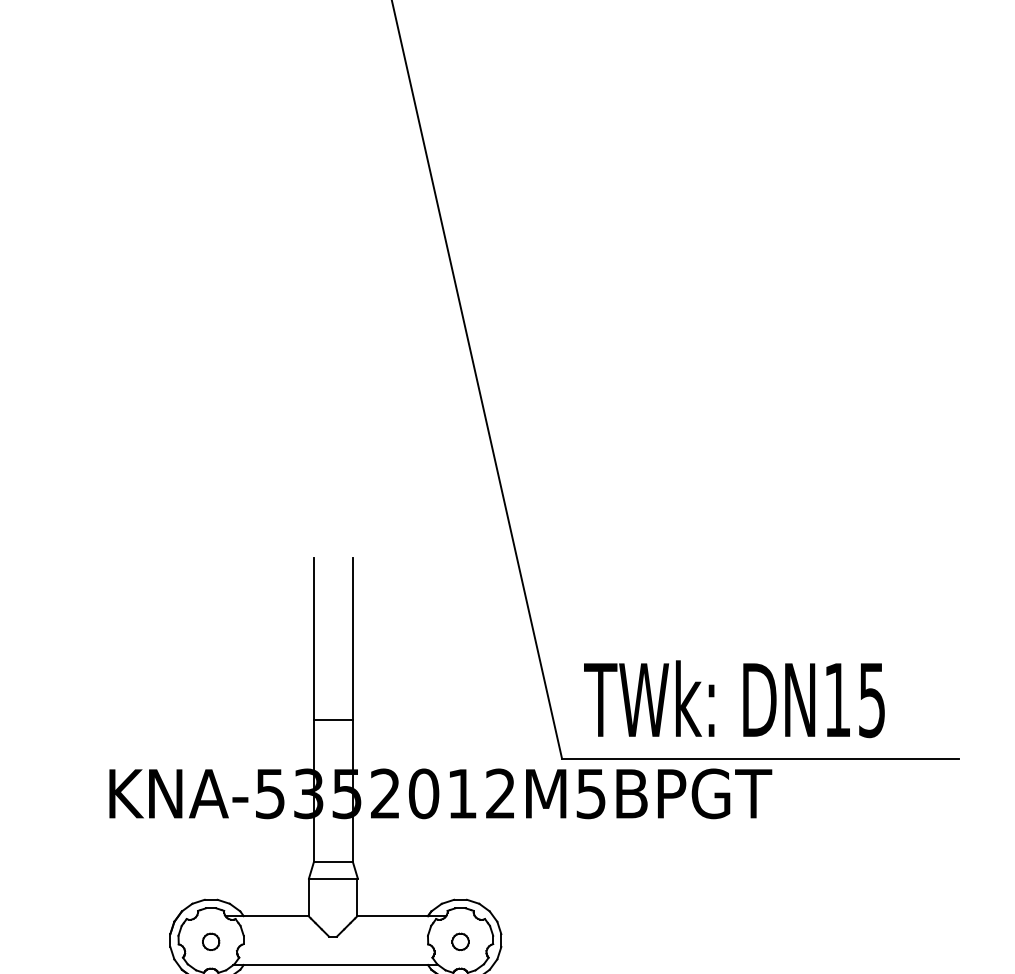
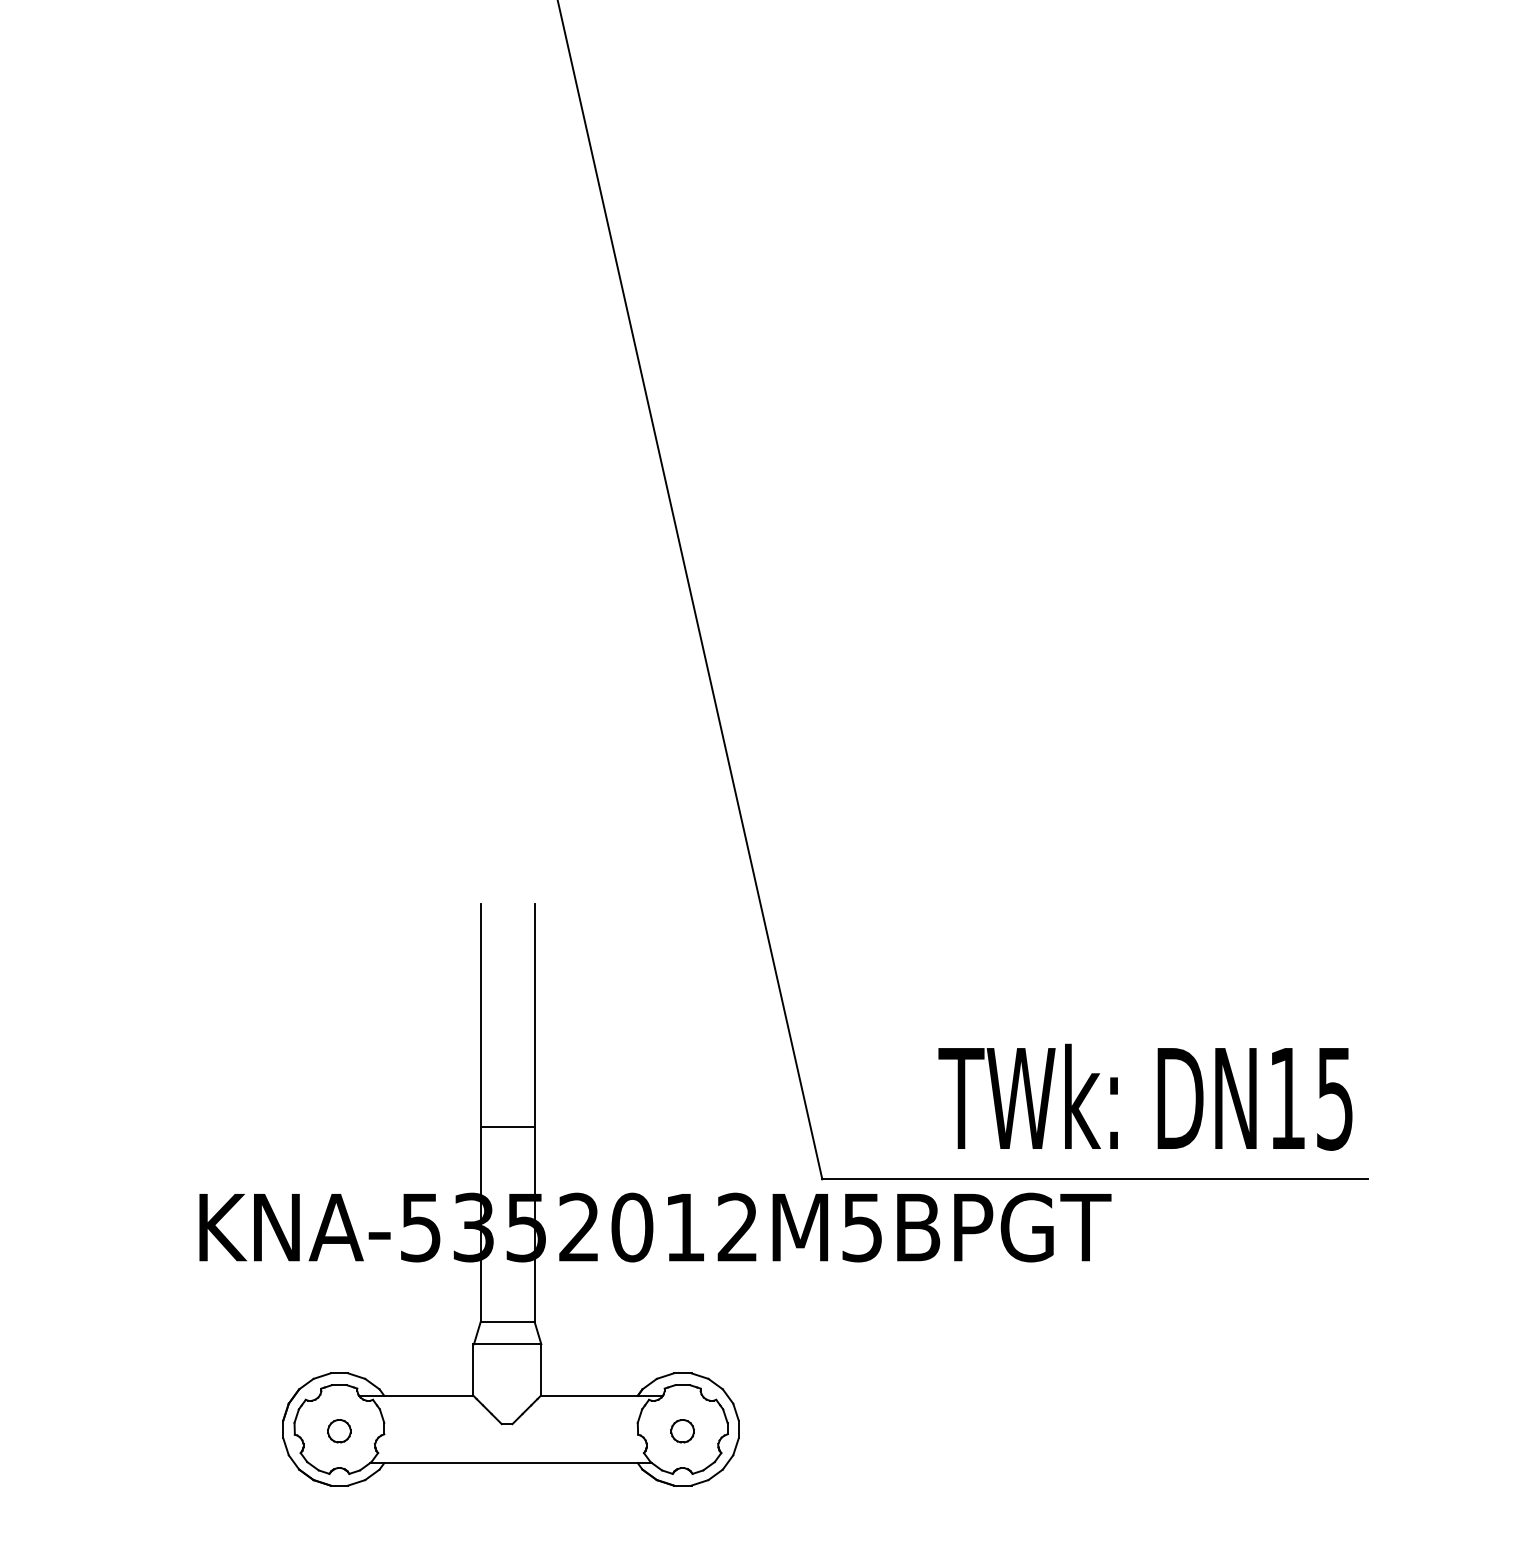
text: (734, 698) -> (1145, 1096), moved

